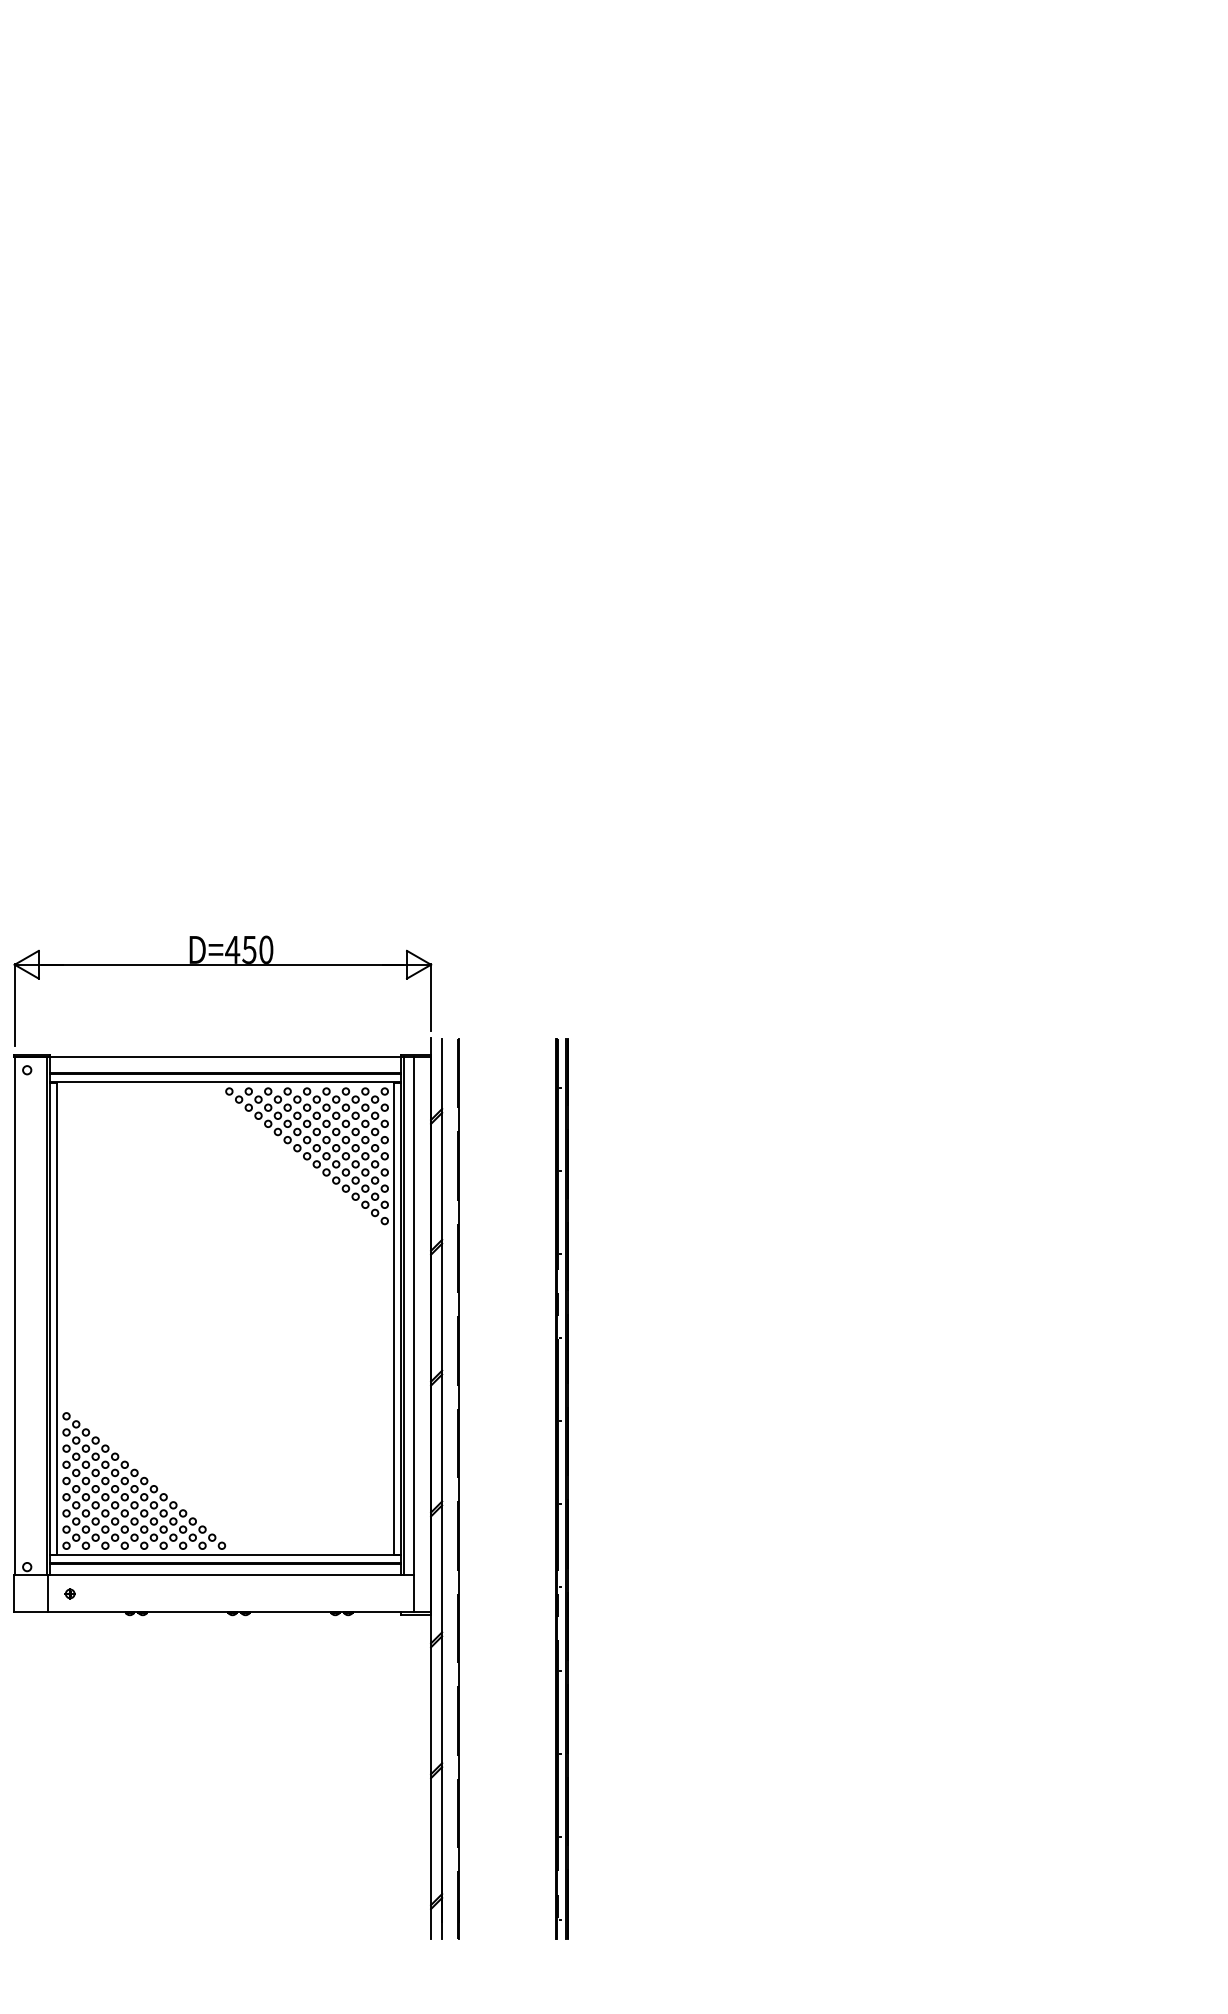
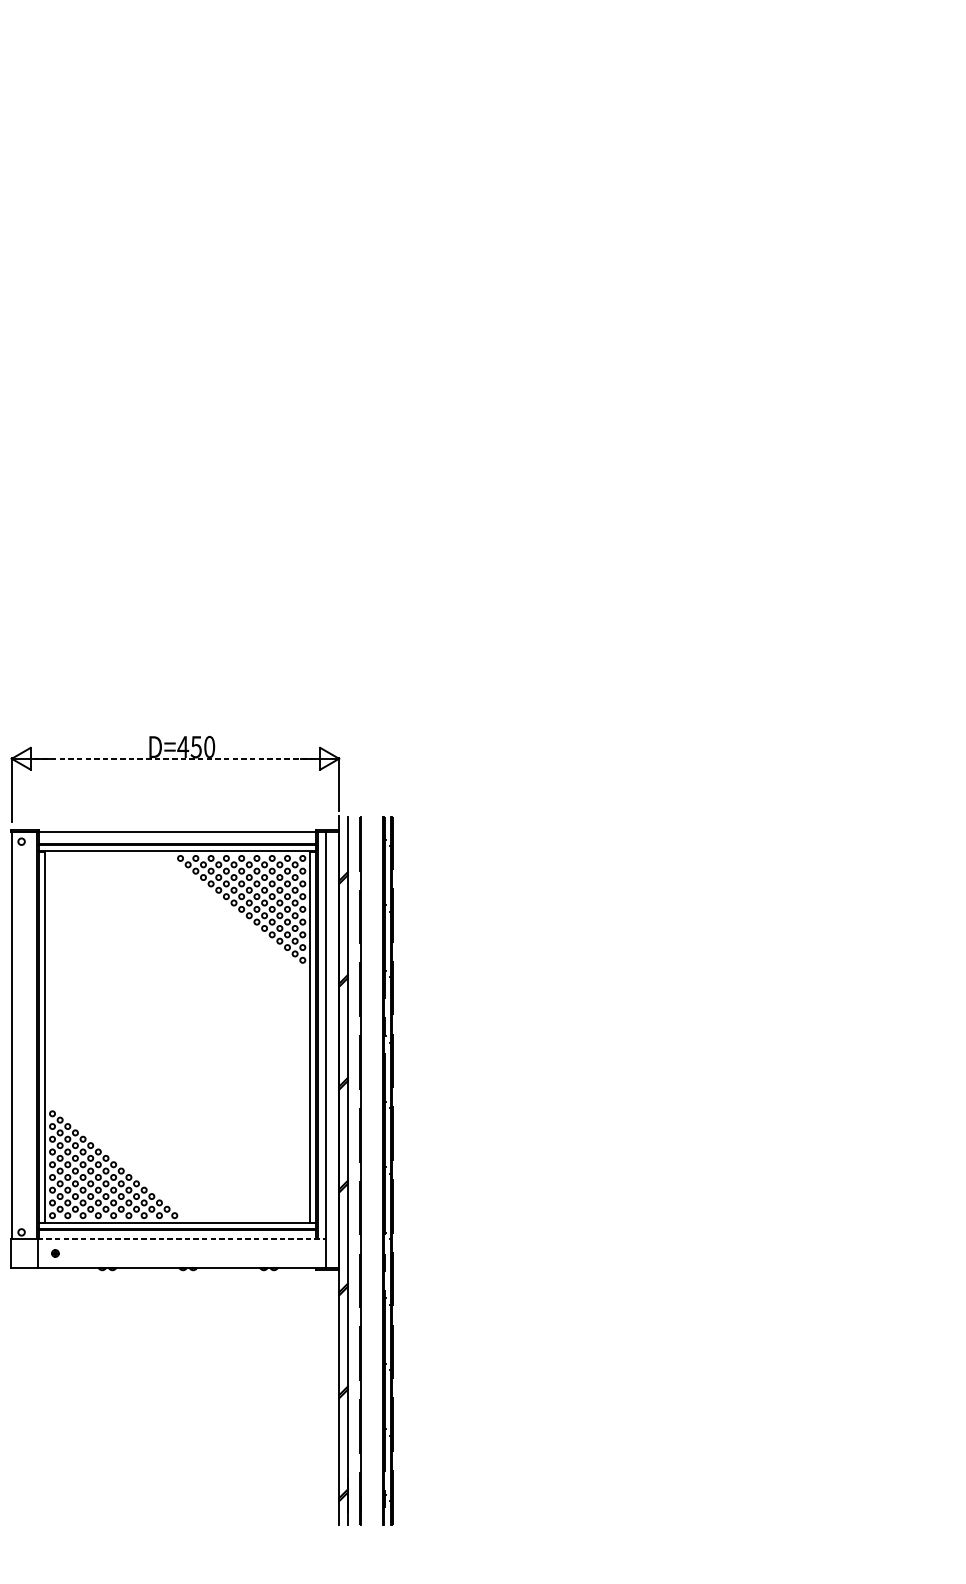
line: (223, 964) -> (175, 758), solid -> dashed
part: (561, 1488) -> (387, 1170), moved
line: (231, 1575) -> (182, 1239), solid -> dashed

